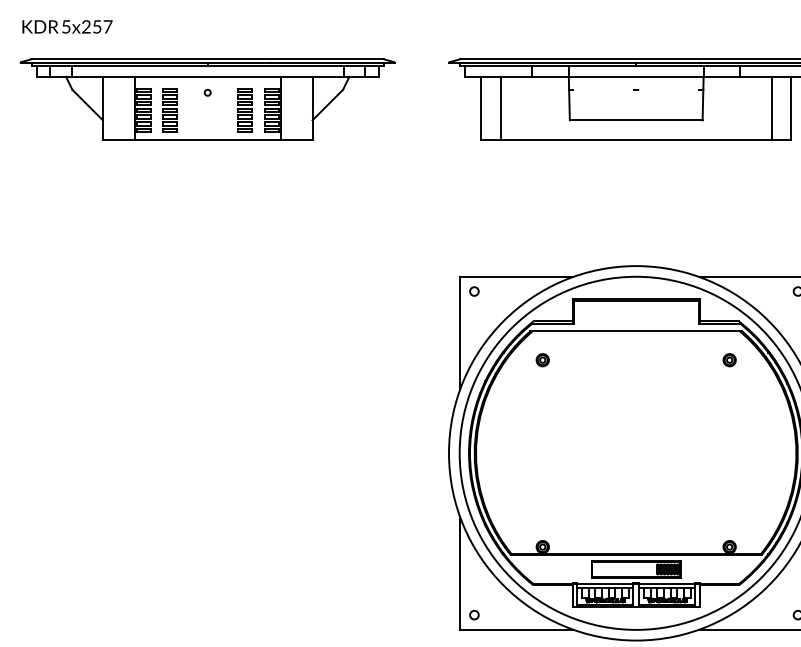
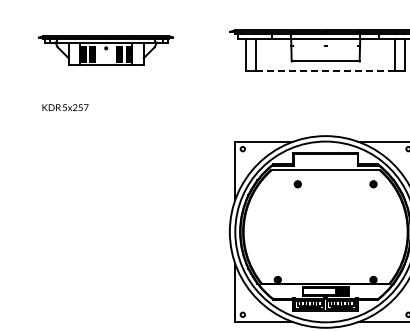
text: (67, 26) -> (65, 107), moved
part: (206, 98) -> (105, 50), size x0.7
line: (637, 139) -> (326, 71), solid -> dashed
part: (542, 360) -> (297, 184), moved

